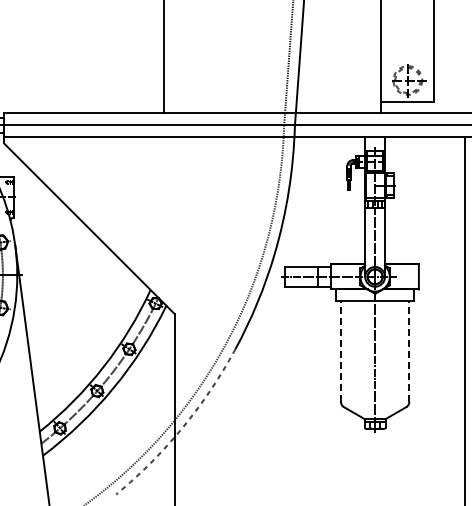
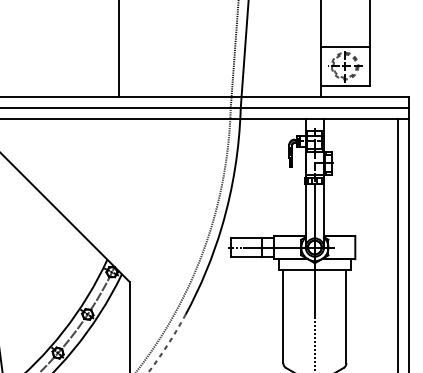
line: (407, 59) -> (344, 46), added
line: (341, 351) -> (283, 316), dashed -> solid
line: (409, 351) -> (346, 316), dashed -> solid

